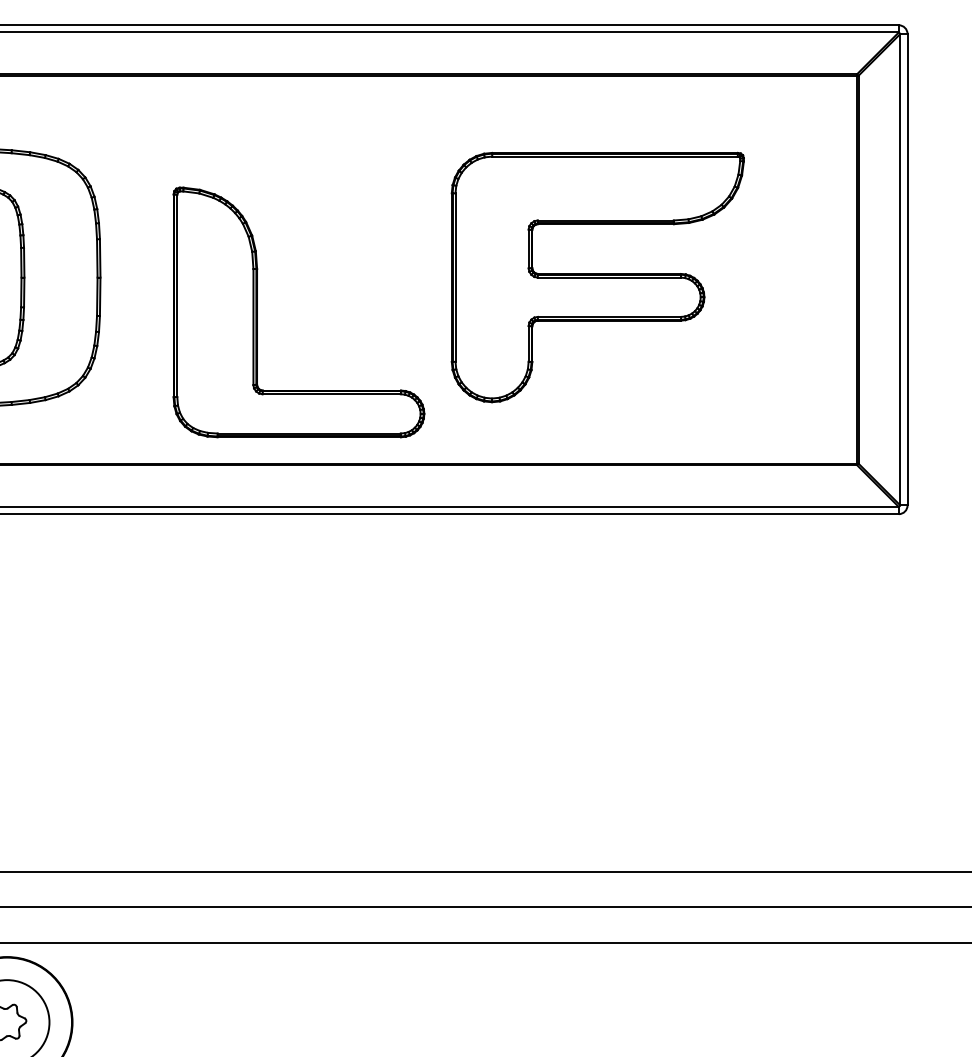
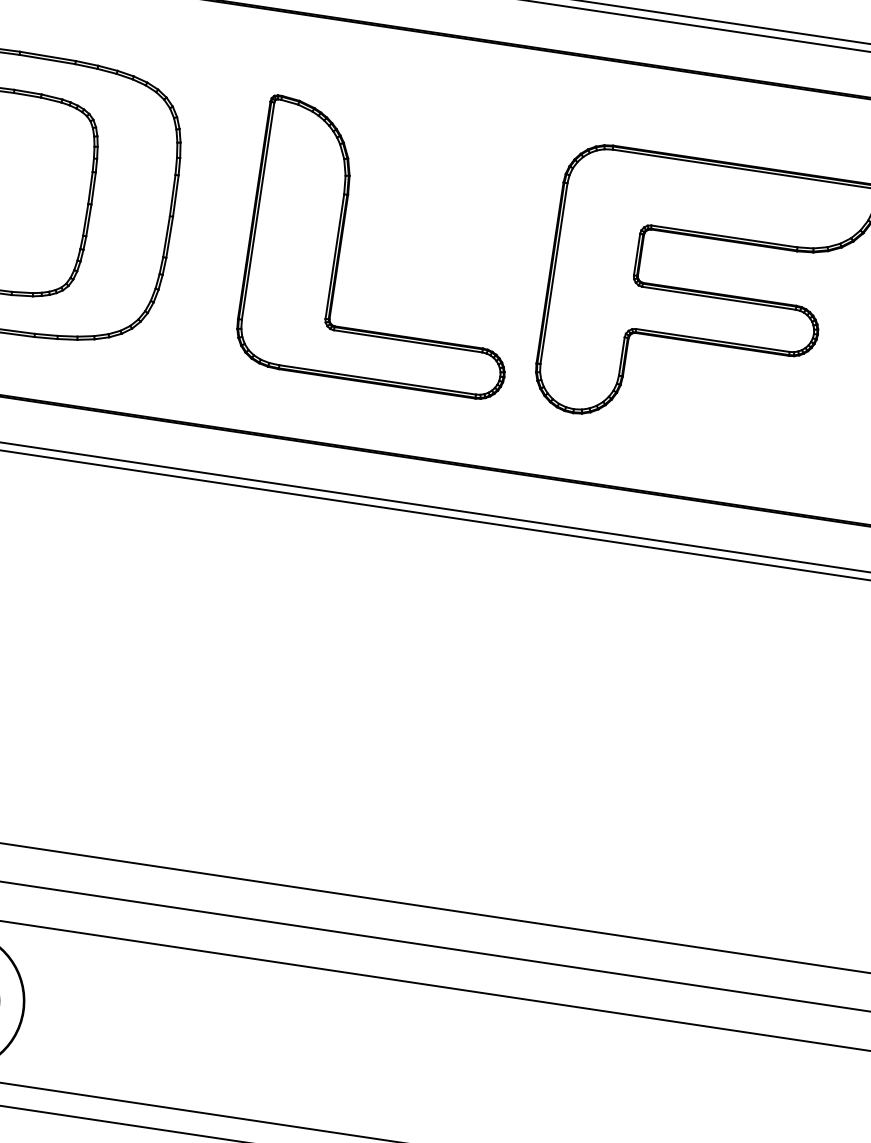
part: (257, 312) -> (341, 241), moved

